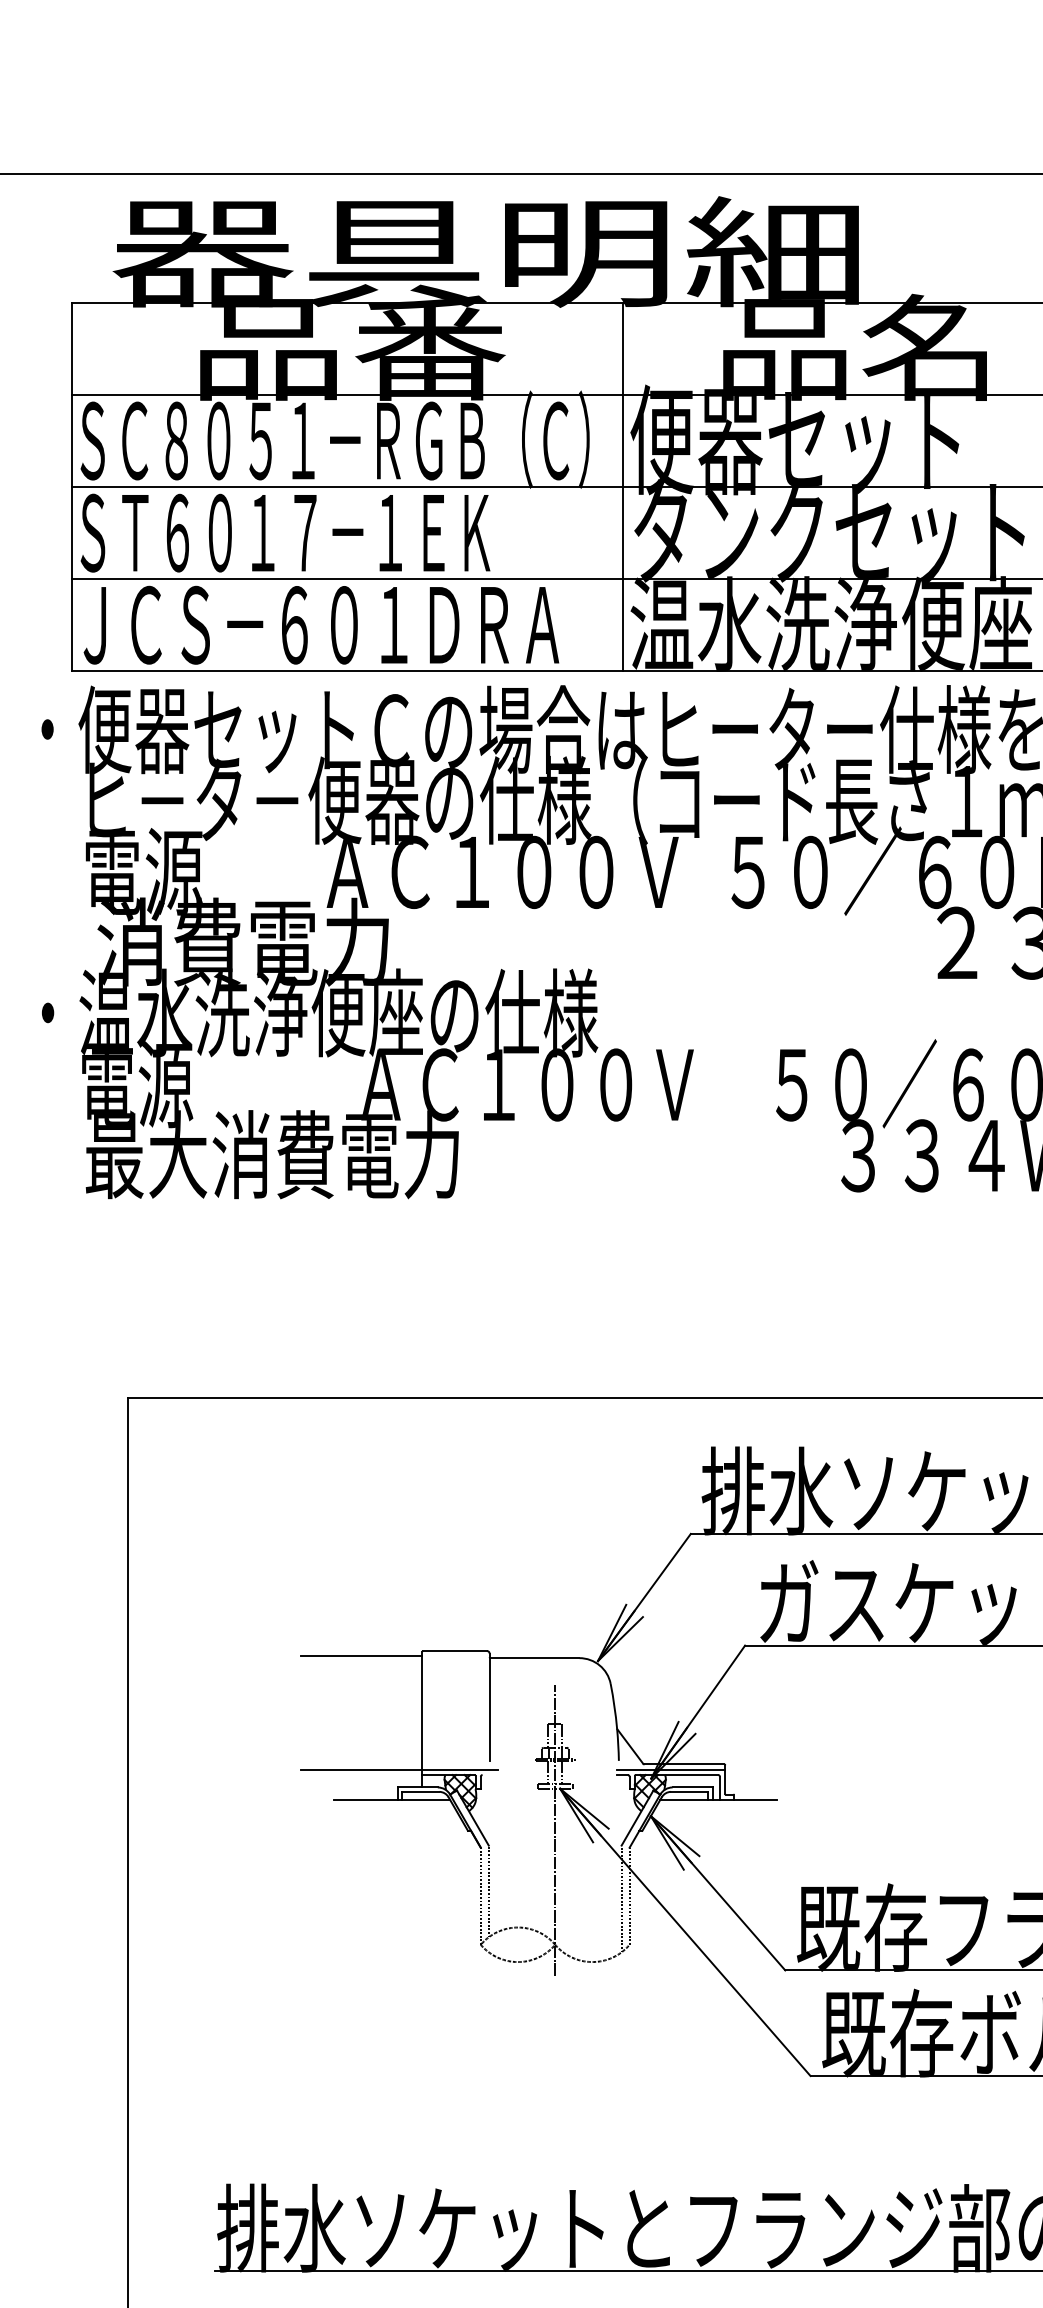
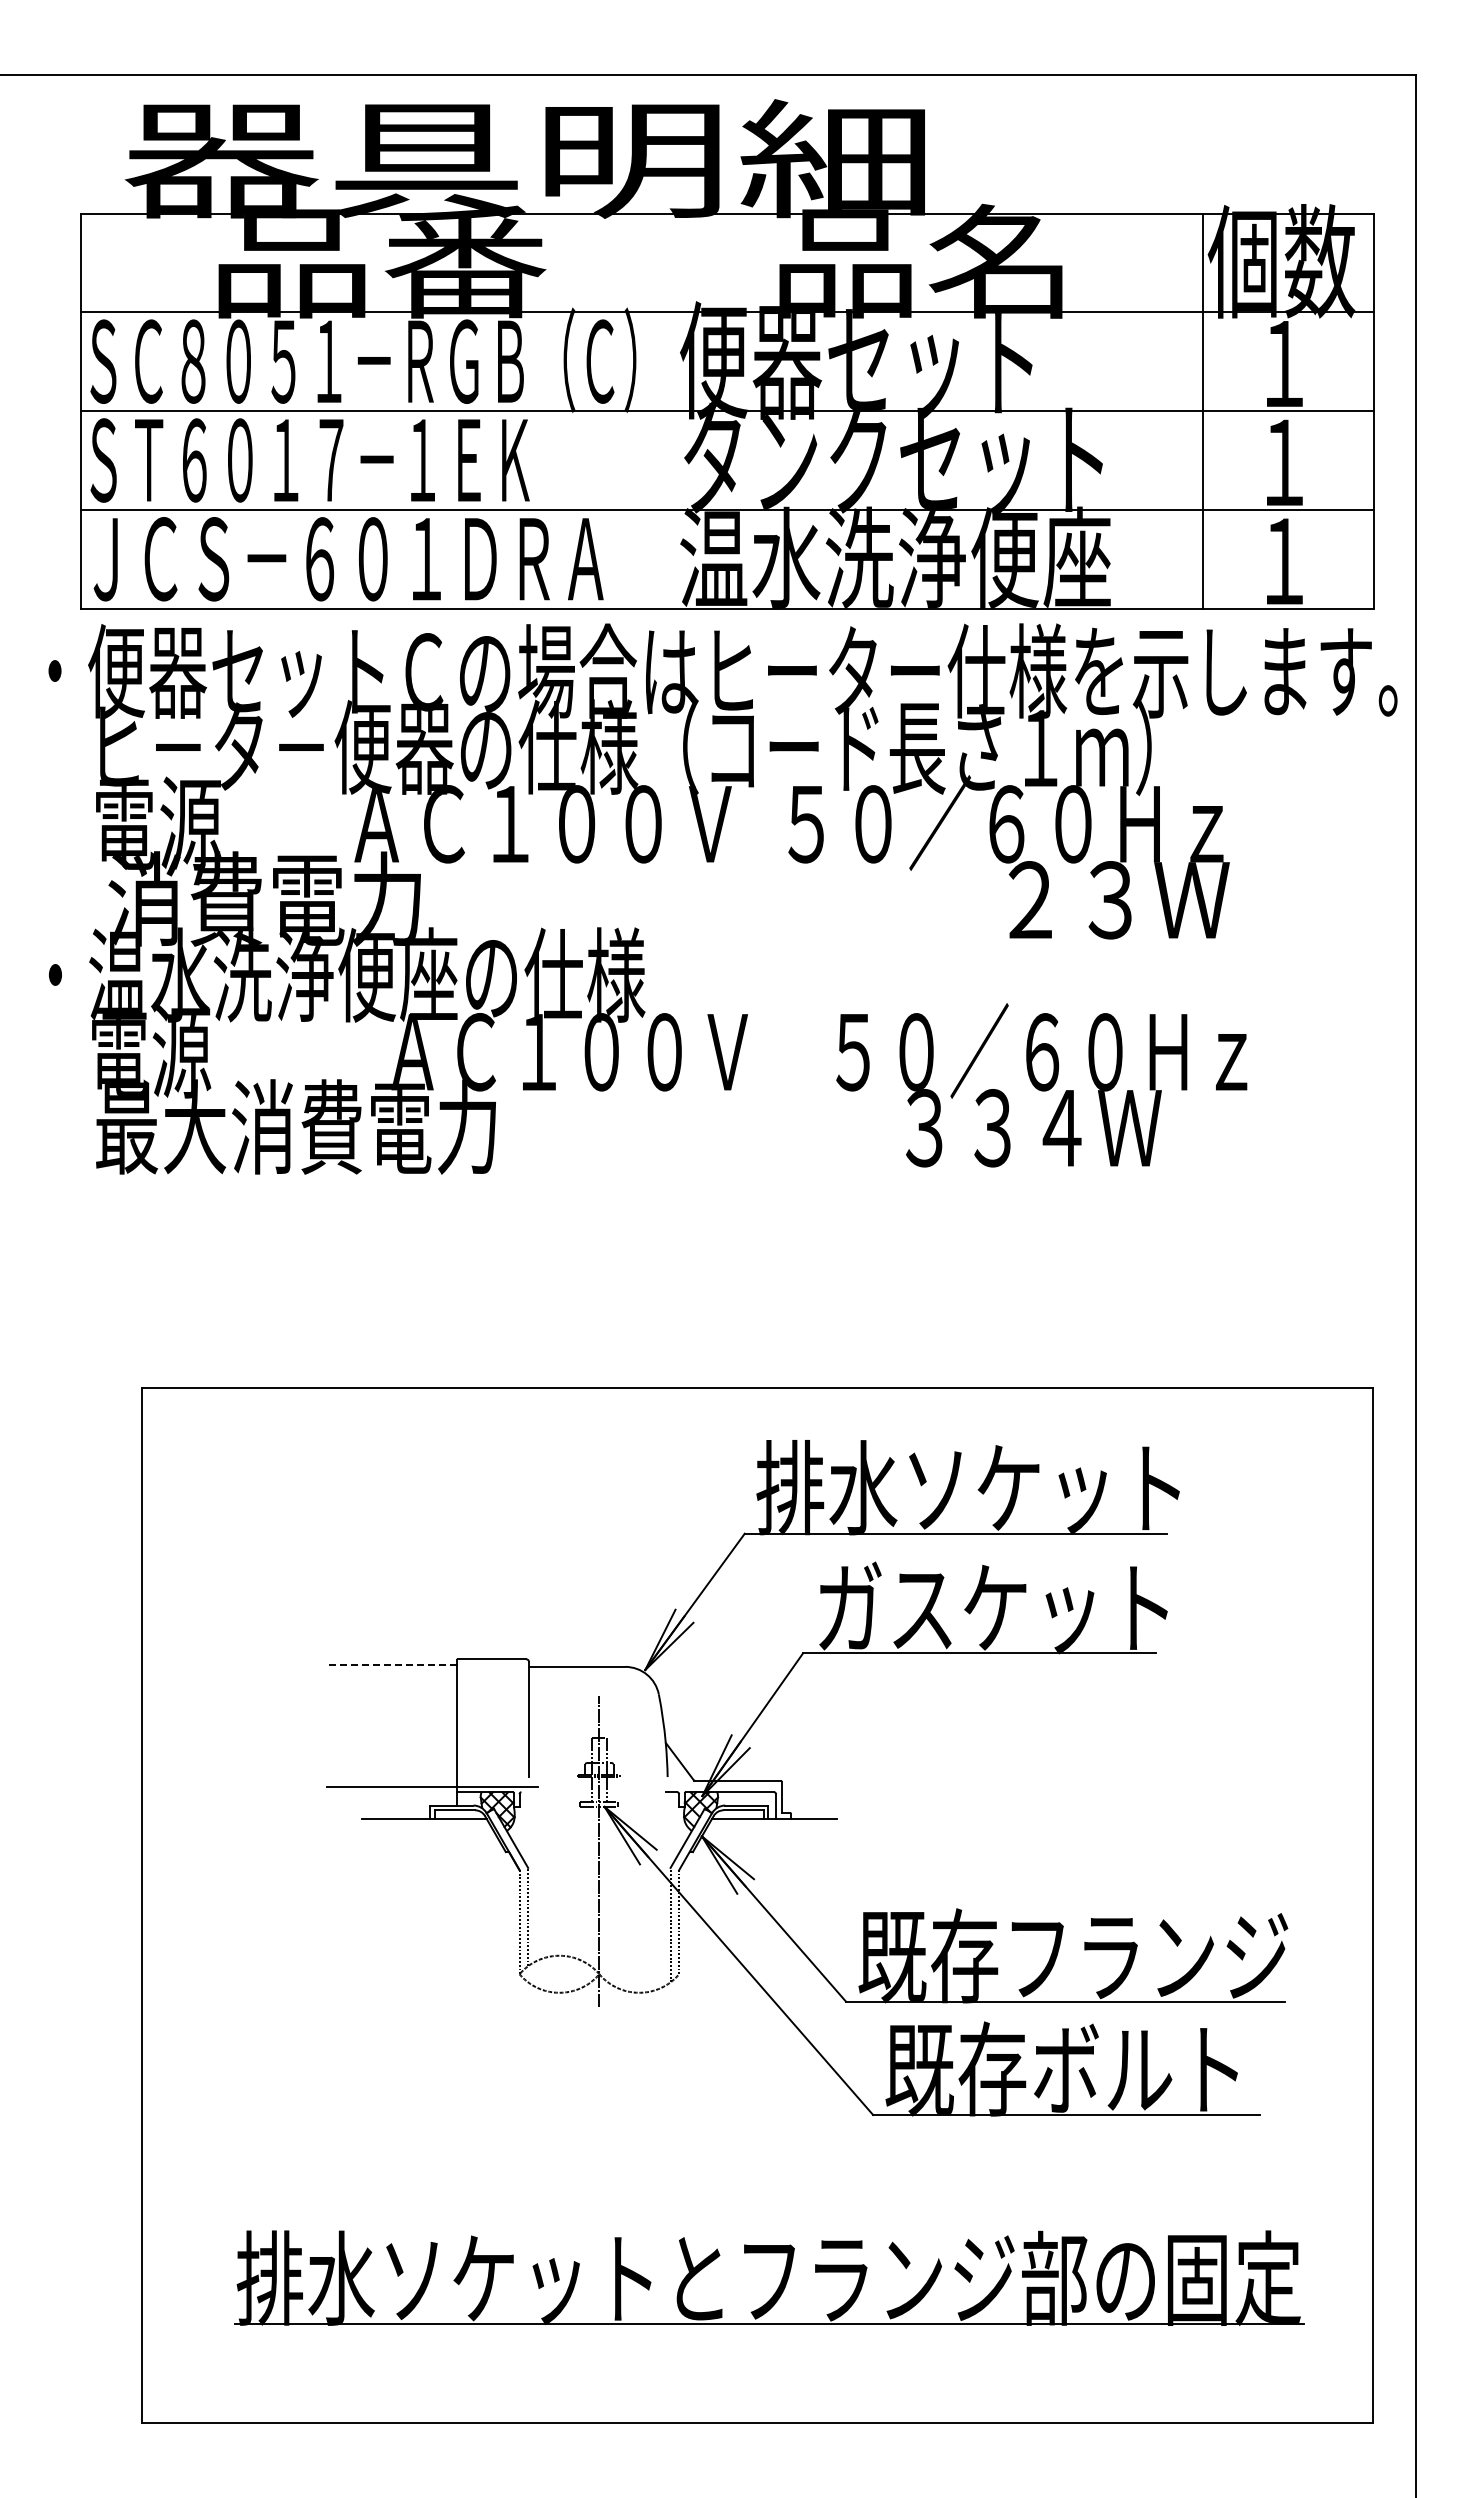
line: (622, 486) -> (671, 410), removed
line: (361, 1655) -> (391, 1664), solid -> dashed
line: (670, 1769) -> (723, 1786), removed

